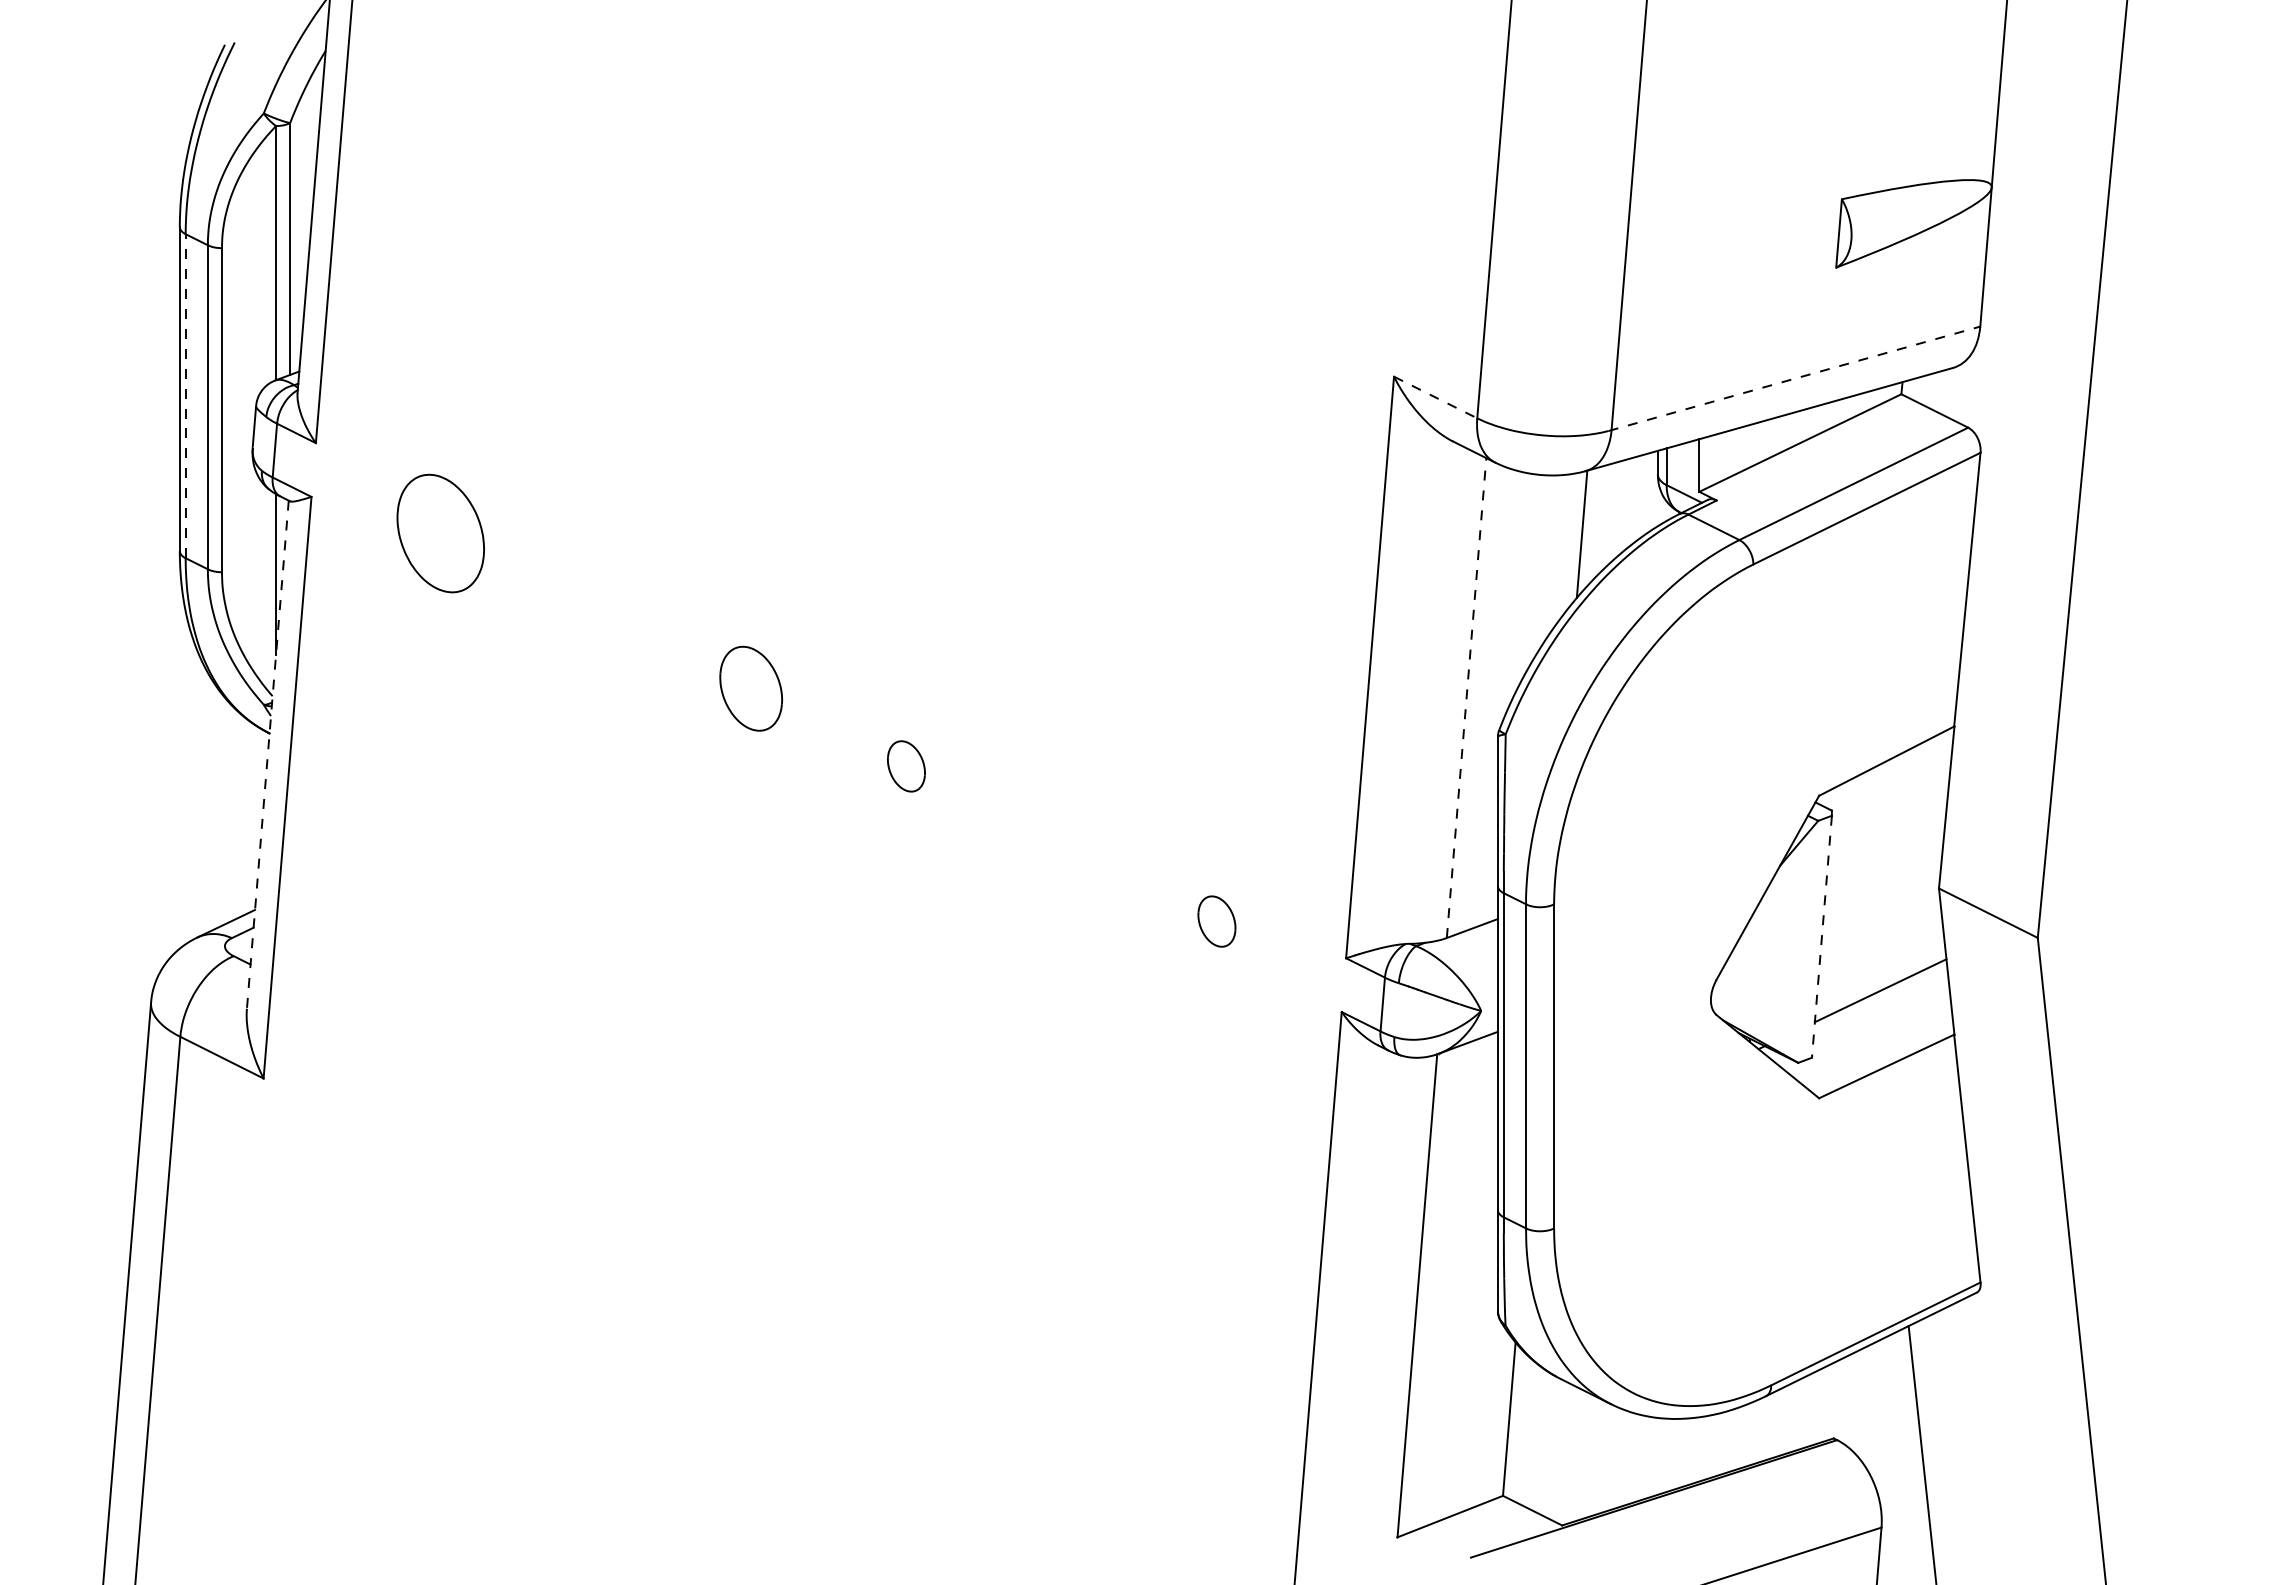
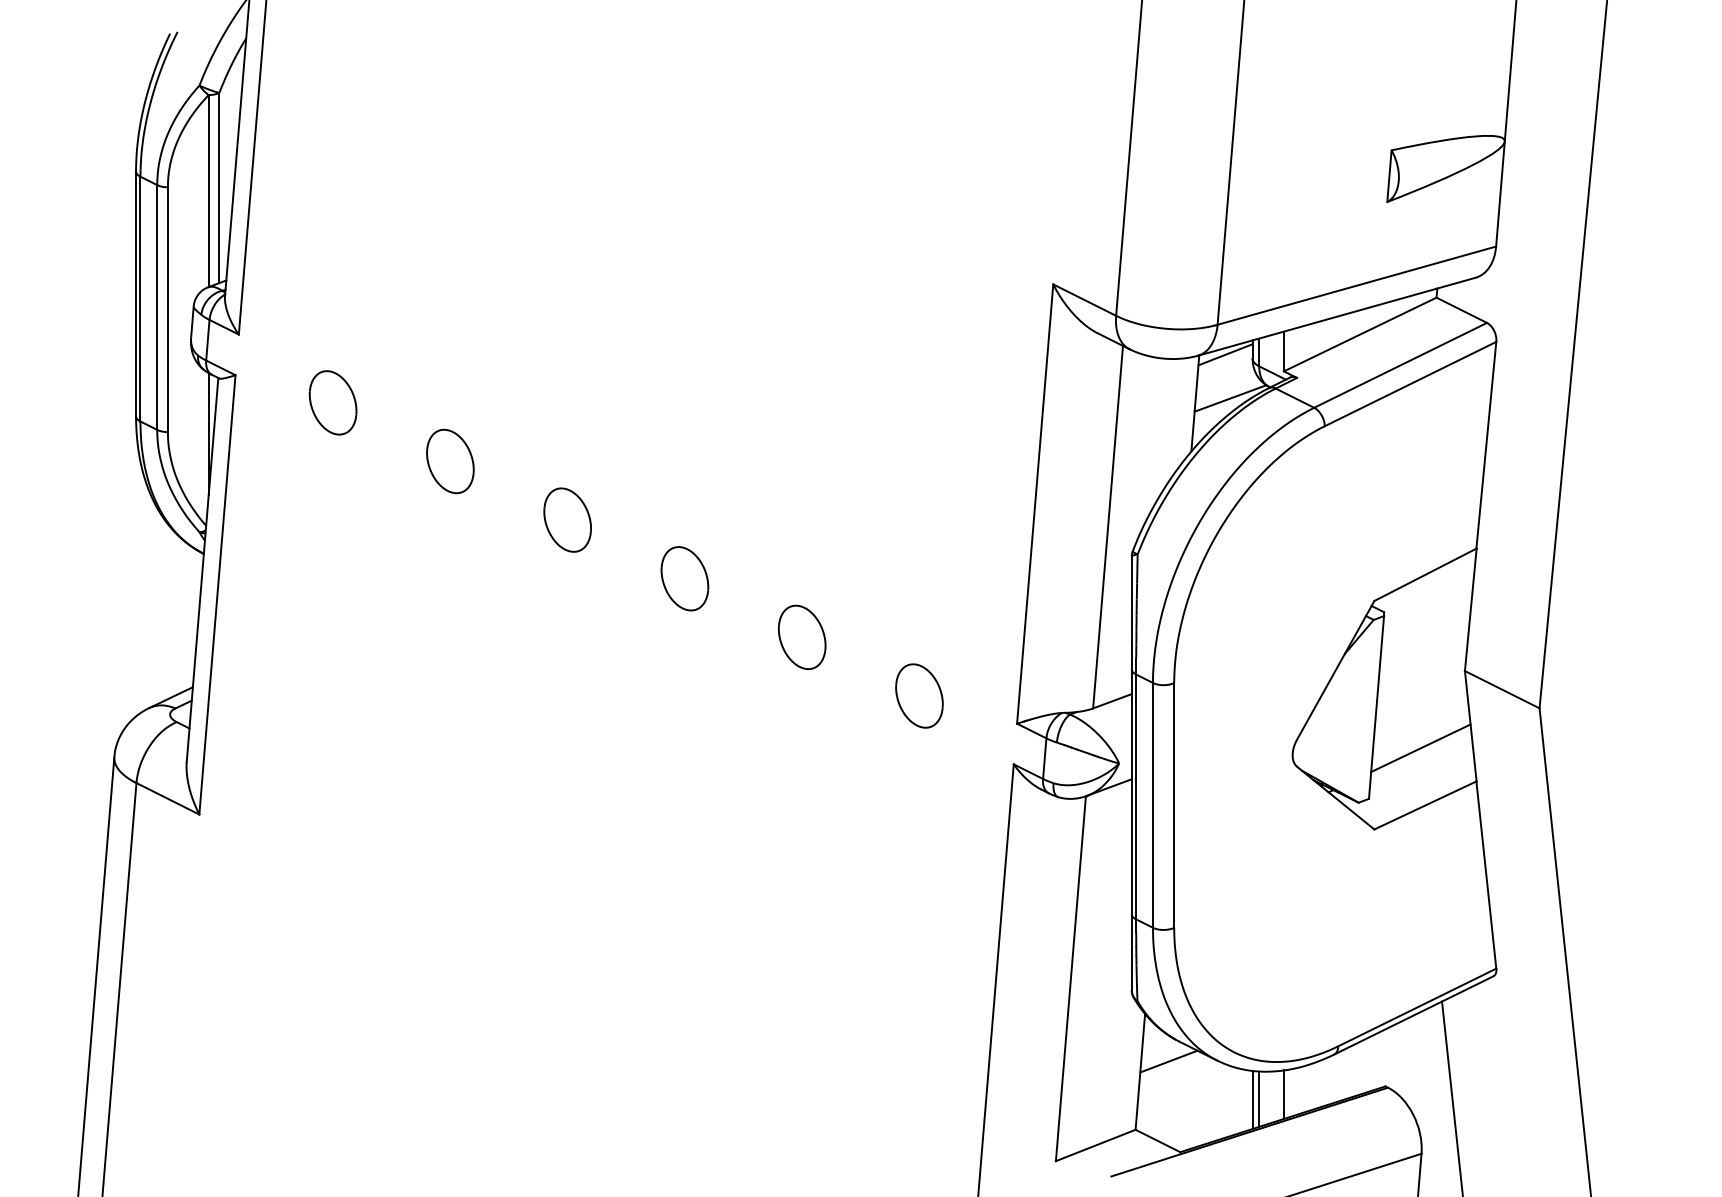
line: (1794, 378) -> (1355, 285), dashed -> solid
line: (185, 395) -> (140, 298), dashed -> solid
line: (1435, 397) -> (1084, 300), dashed -> solid
line: (1621, 469) -> (1225, 354), added
line: (1628, 527) -> (1230, 398), added
part: (440, 533) -> (332, 402), size x0.71
part: (595, 610) -> (450, 461), added
line: (1466, 698) -> (1108, 527), dashed -> solid
line: (267, 754) -> (202, 569), dashed -> solid
part: (906, 766) -> (684, 578), size x1.67
part: (1061, 843) -> (802, 637), added
part: (1216, 921) -> (919, 695), size x1.67
line: (1821, 937) -> (1376, 708), dashed -> solid
line: (1547, 1405) -> (1169, 1061), added
line: (1699, 1449) -> (1284, 1094), added
line: (1657, 1455) -> (1252, 1099), added
line: (1666, 1455) -> (1259, 1099), added

